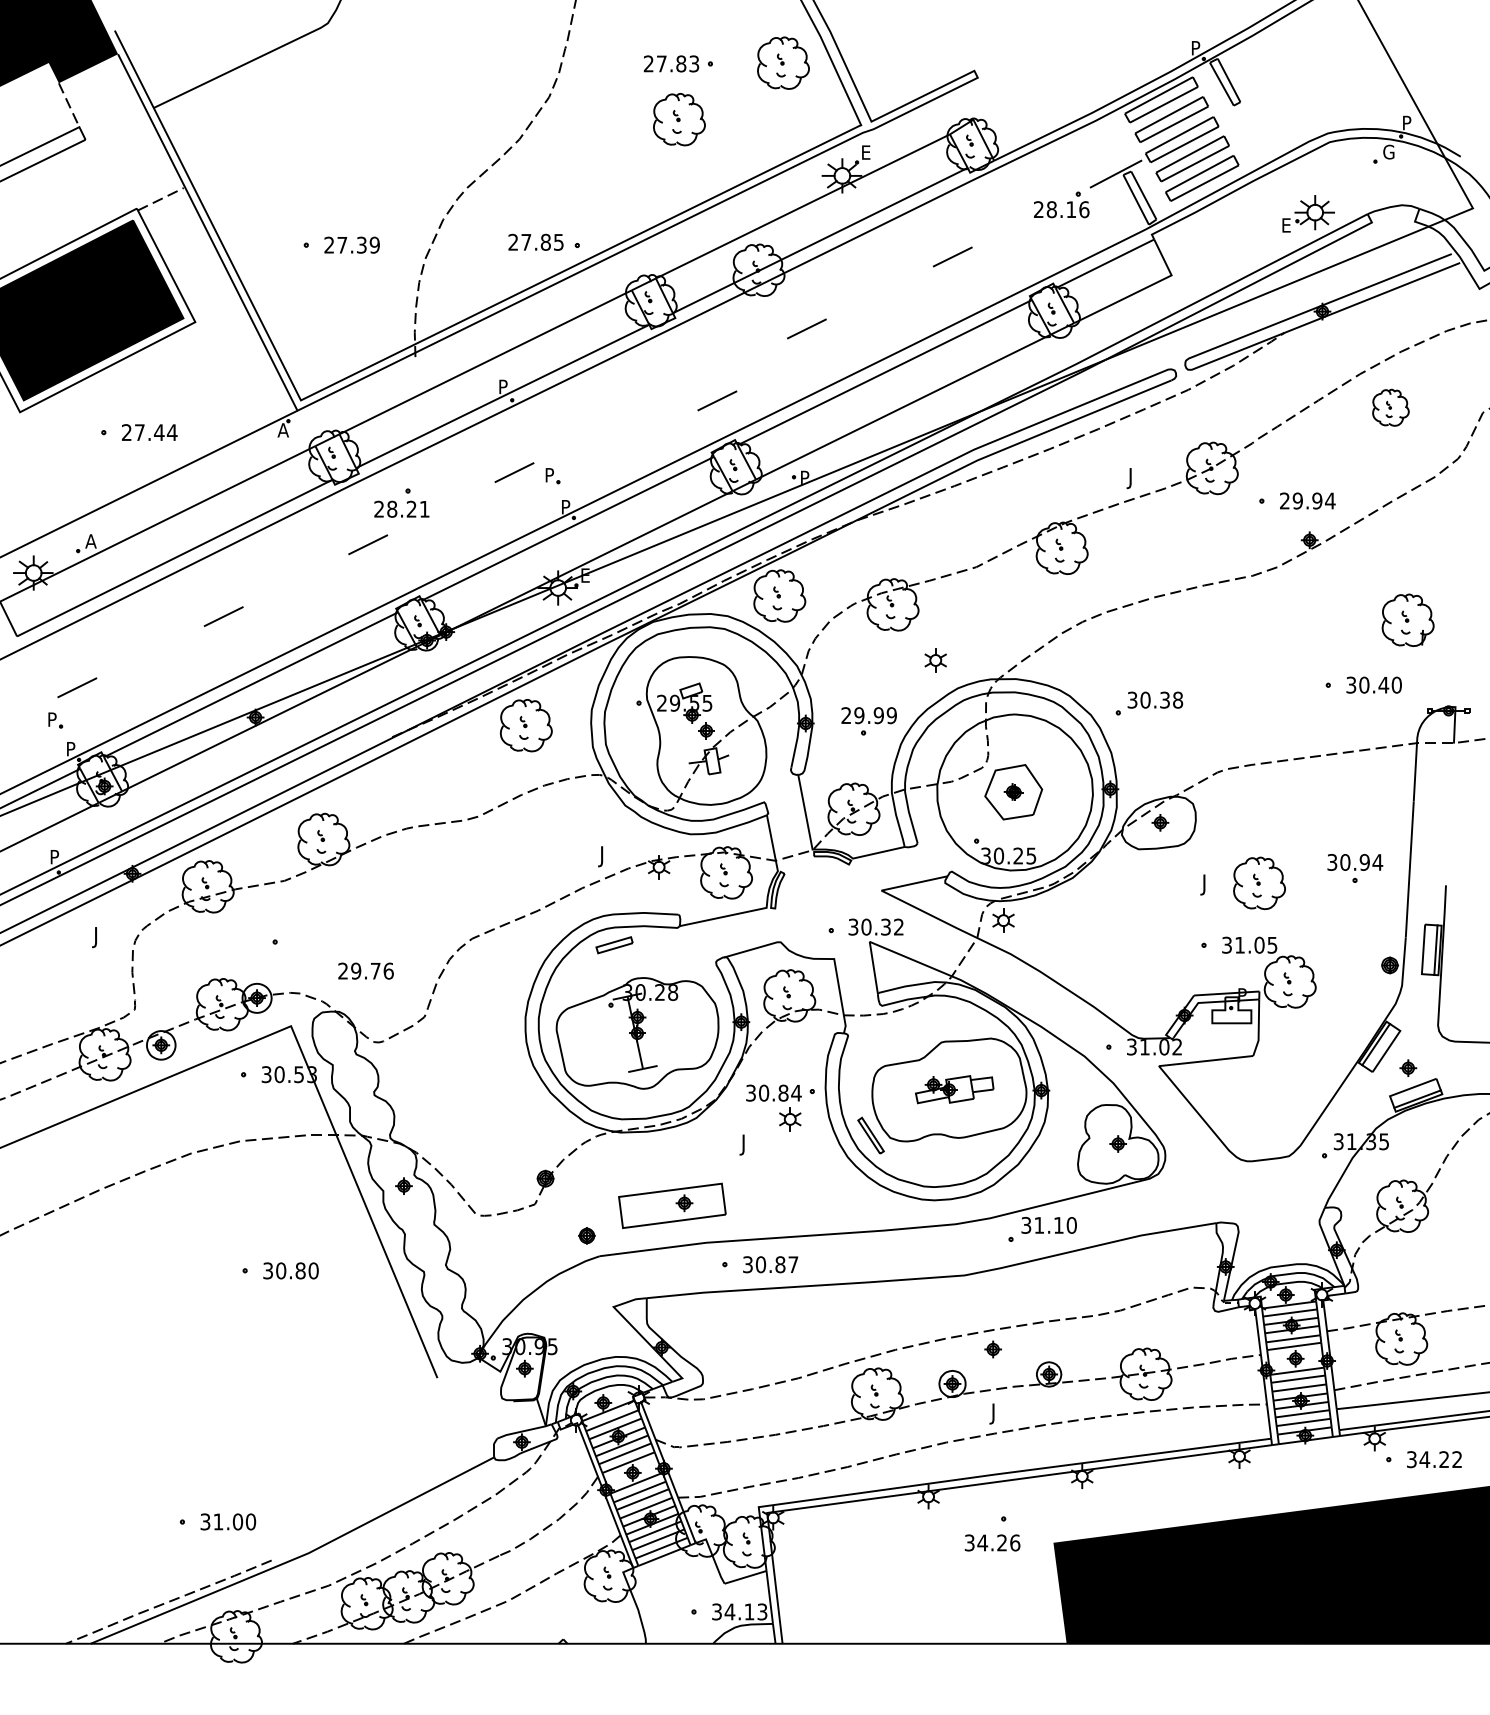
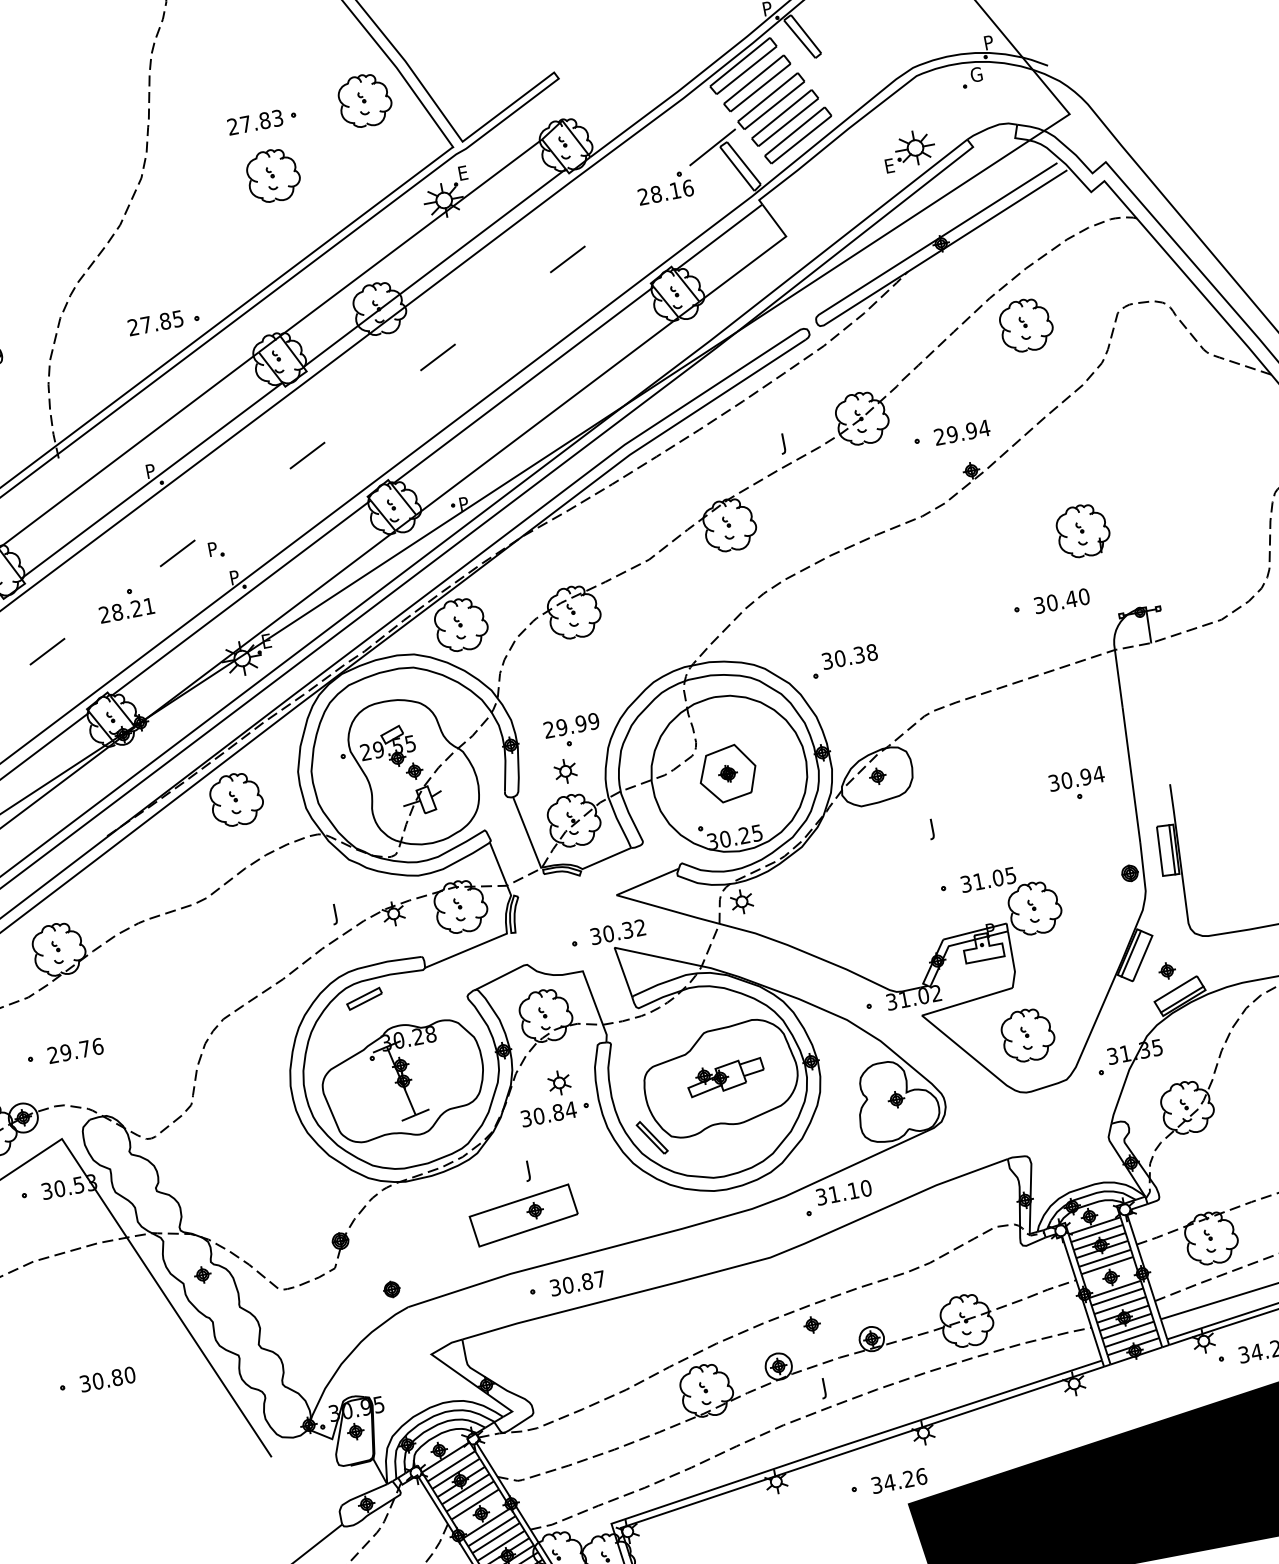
line: (717, 400) -> (307, 455), moved
part: (1390, 407) -> (1025, 325), size x1.43
part: (401, 502) -> (125, 603), moved
part: (935, 660) -> (565, 771), moved
part: (1259, 883) -> (1028, 1035), moved
text: (365, 970) -> (75, 1050), moved
part: (790, 1119) -> (559, 1083), moved
part: (672, 1205) -> (523, 1215), moved
text: (992, 1542) -> (899, 1480), moved

